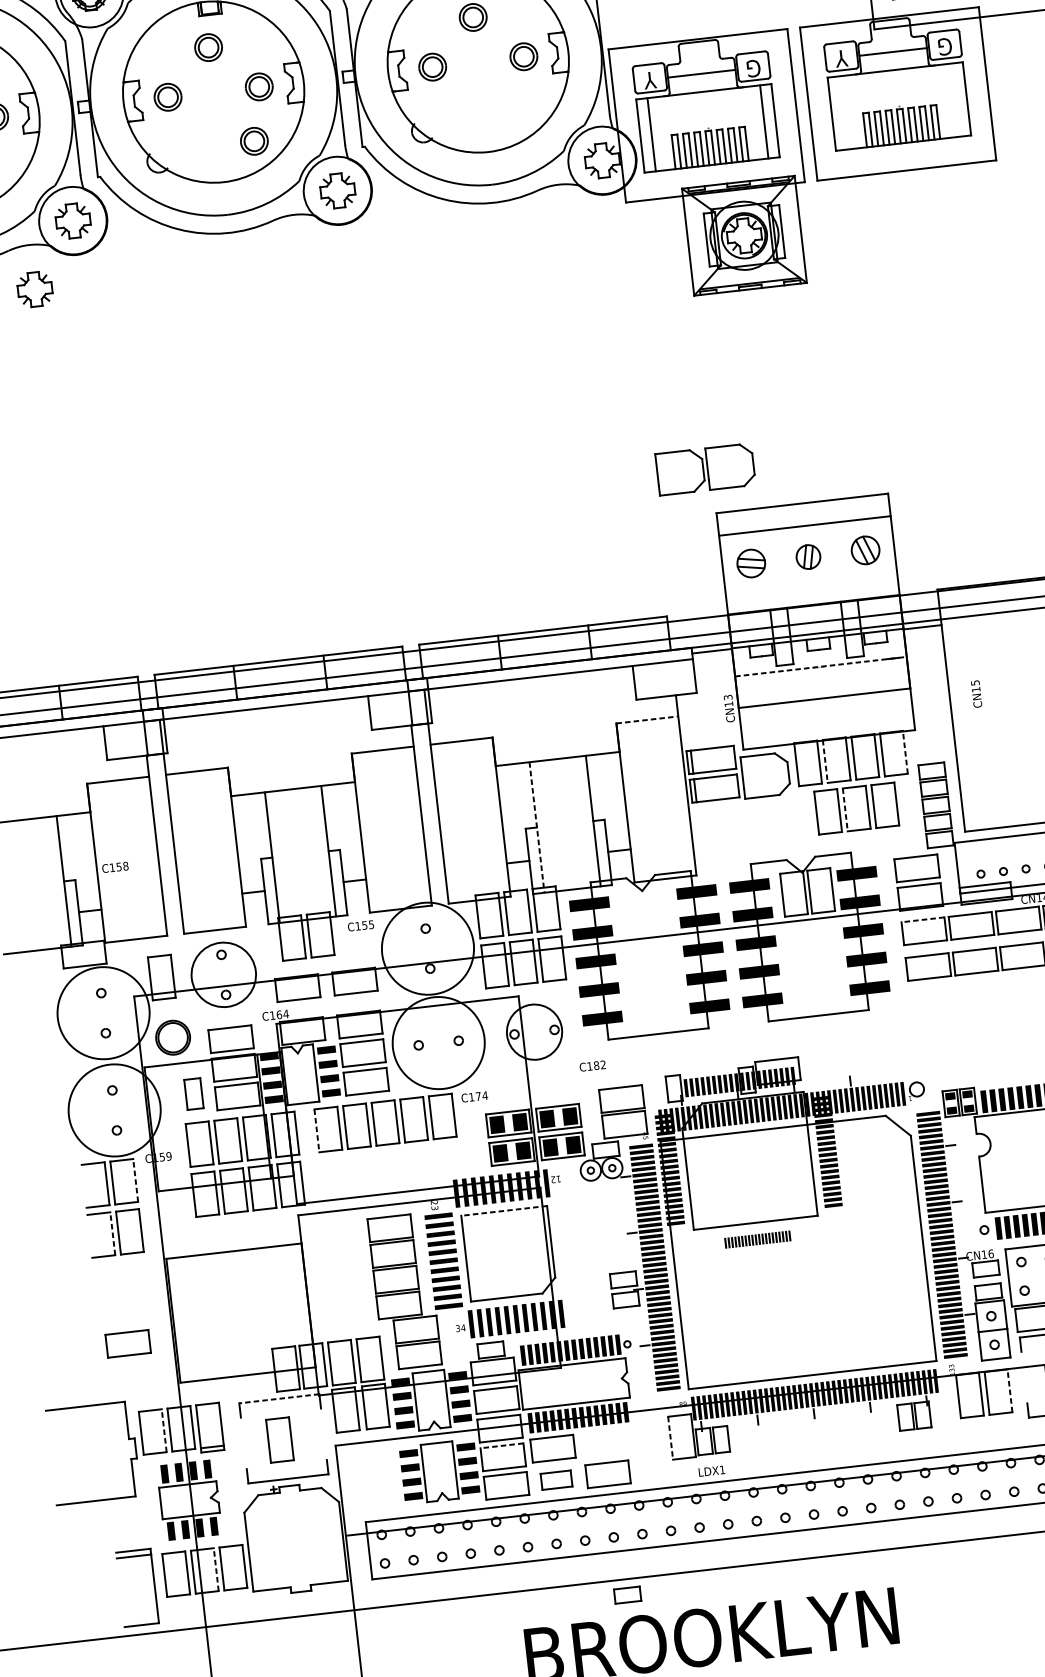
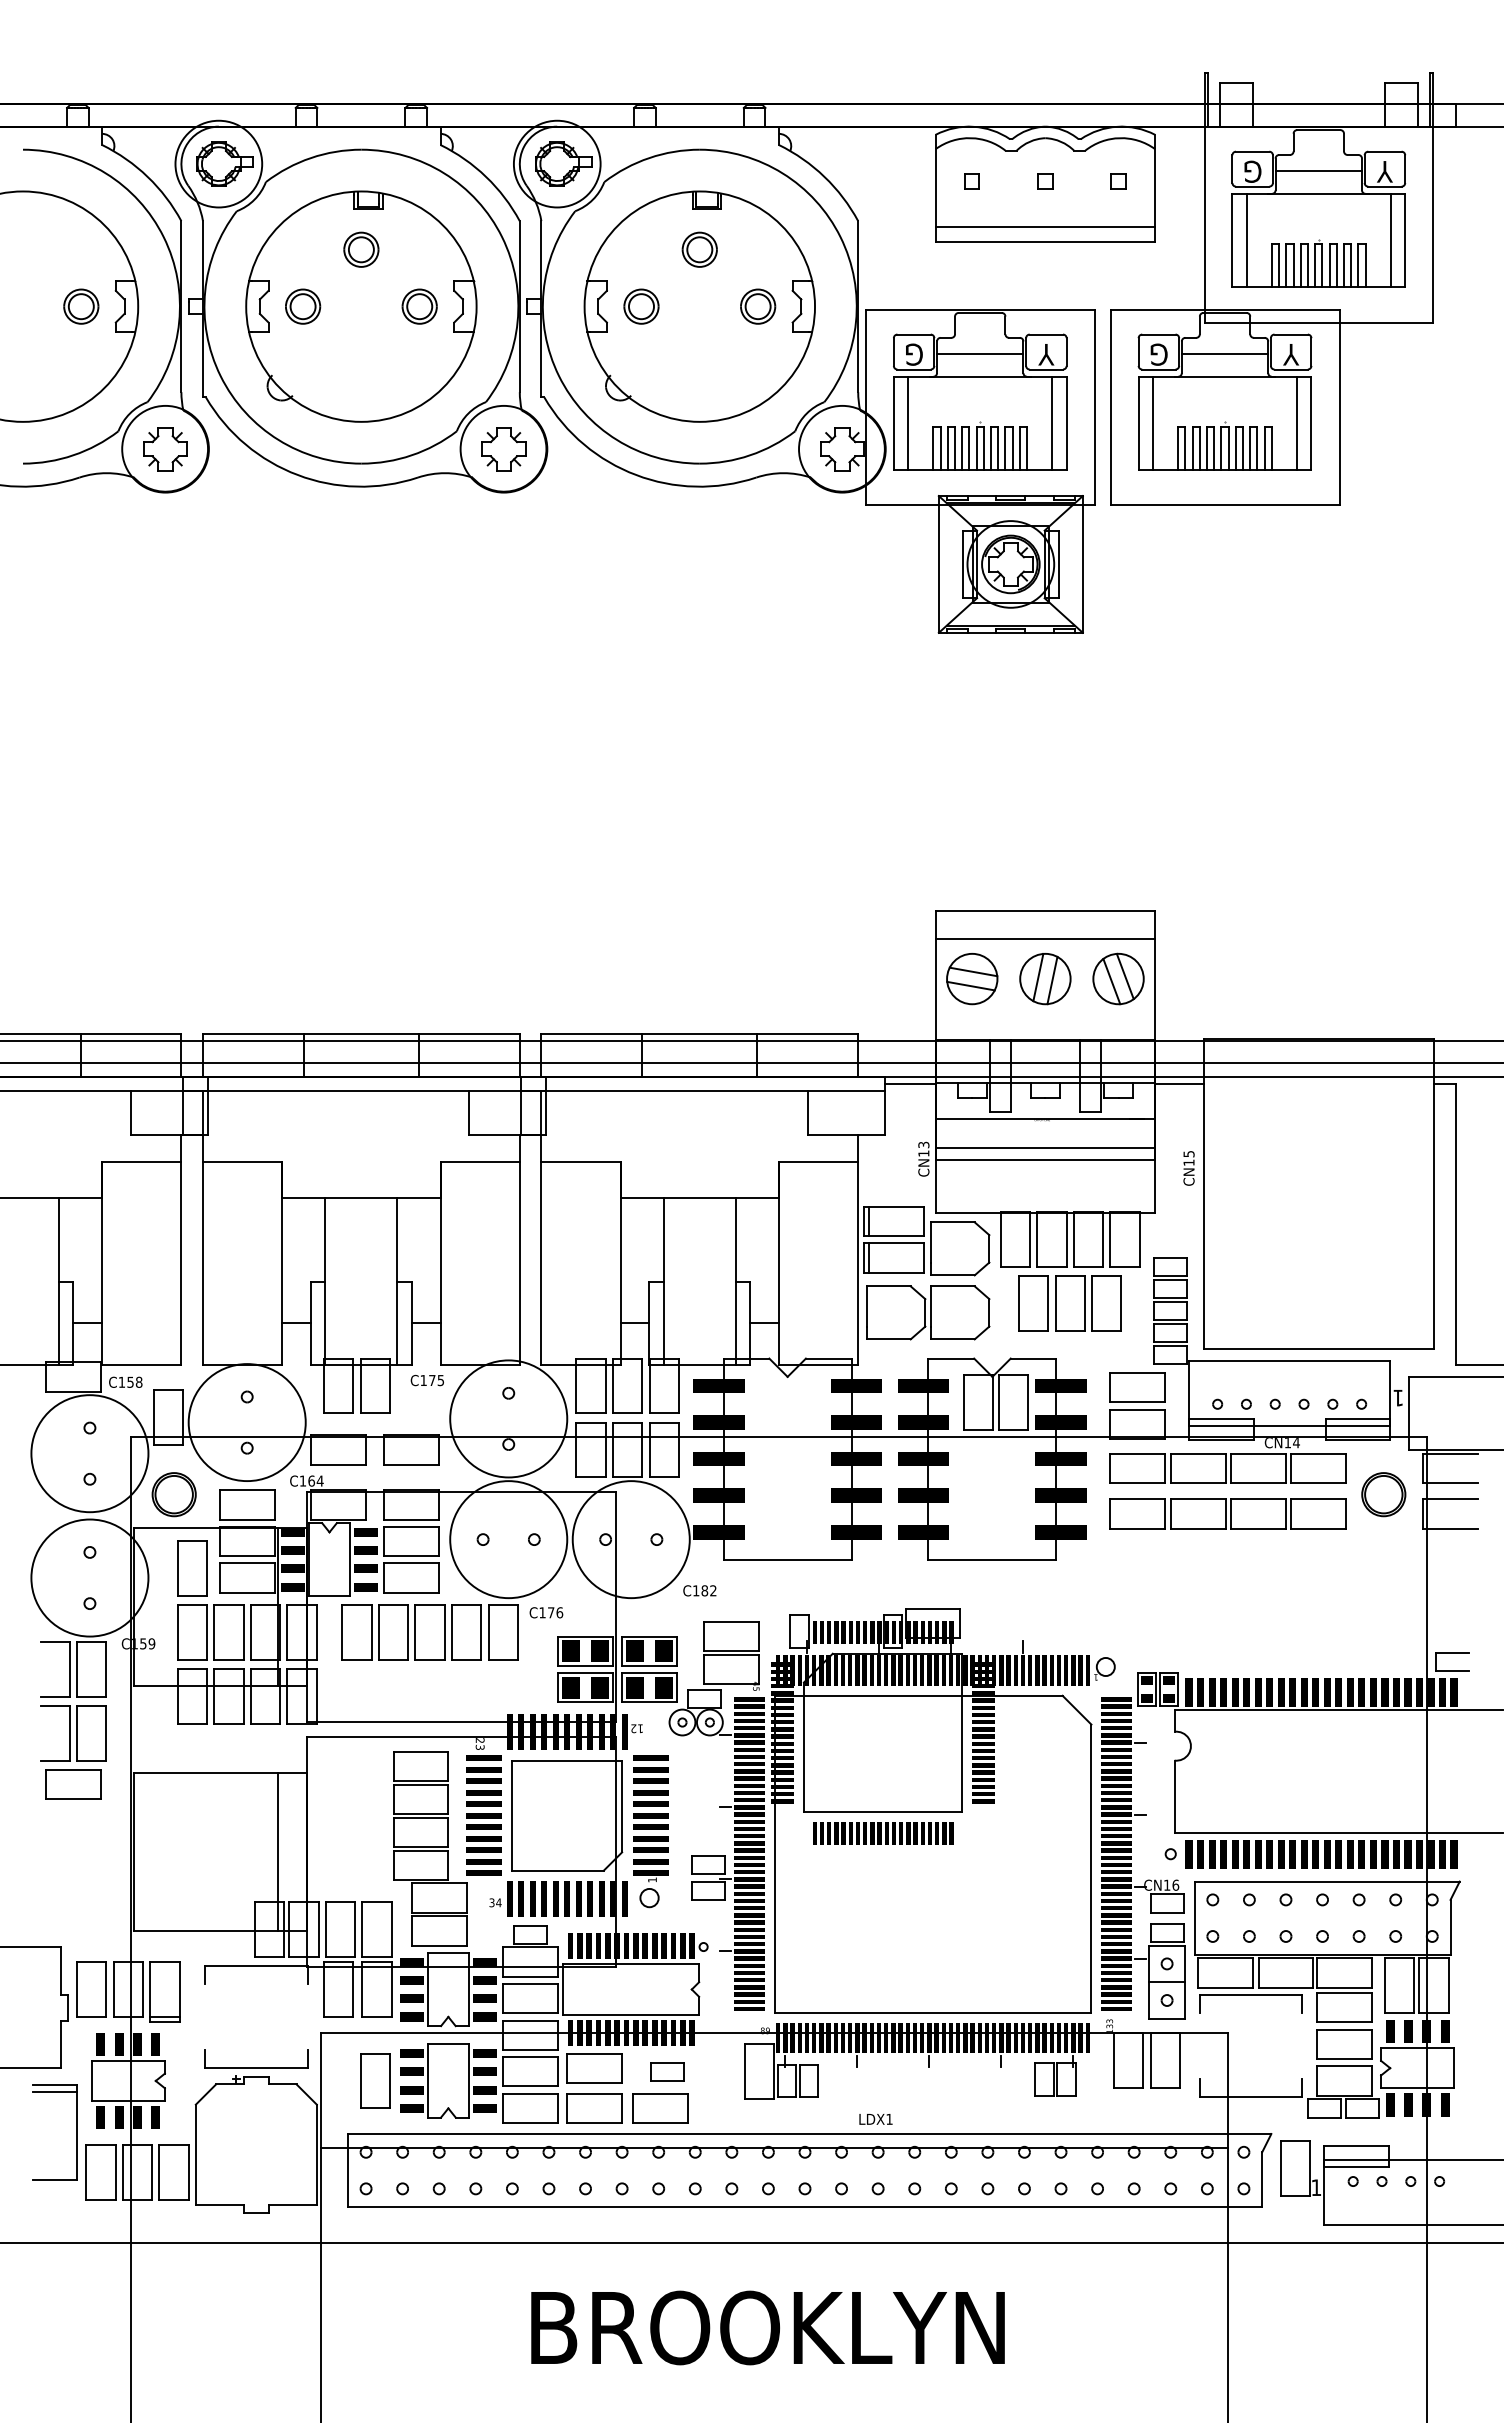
text: (945, 46) -> (1291, 354), G -> Y
text: (841, 58) -> (1158, 354), Y -> G
text: (753, 68) -> (1046, 354), G -> Y
text: (650, 80) -> (914, 354), Y -> G
line: (956, 100) -> (1297, 423), added
line: (843, 112) -> (1153, 423), added
part: (254, 141) -> (405, 374), removed
part: (35, 289) -> (107, 530), removed
part: (705, 469) -> (928, 1312), moved
part: (865, 549) -> (1118, 978), size x1.43
part: (808, 557) -> (1045, 979), size x1.67
part: (751, 563) -> (972, 979), size x1.43
line: (821, 666) -> (1045, 1119), dashed -> solid
line: (823, 689) -> (1045, 1148), added
text: (976, 694) -> (1188, 1168), moved
line: (647, 719) -> (818, 1161), dashed -> solid
line: (905, 752) -> (1139, 1239), dashed -> solid
line: (825, 762) -> (1037, 1240), dashed -> solid
line: (845, 810) -> (1055, 1304), dashed -> solid
line: (536, 828) -> (663, 1282), dashed -> solid
text: (115, 866) -> (125, 1381), moved
line: (922, 919) -> (1137, 1453), dashed -> solid
text: (364, 925) -> (432, 1380), C155 -> C175
circle: (223, 974) -> (246, 1422), size x1.43
circle: (533, 1032) -> (630, 1539), size x1.67
part: (194, 1093) -> (192, 1568), size x1.43
text: (484, 1095) -> (559, 1612), C174 -> C176
line: (317, 1131) -> (342, 1633), dashed -> solid
line: (135, 1179) -> (106, 1668), dashed -> solid
line: (504, 1210) -> (567, 1760), dashed -> solid
line: (112, 1233) -> (69, 1733), dashed -> solid
part: (757, 1239) -> (883, 1833), size x1.67
part: (575, 1258) -> (650, 1831), added
line: (285, 1307) -> (277, 1851), added
part: (128, 1343) -> (73, 1784), moved
line: (1009, 1390) -> (1179, 2060), dashed -> solid
line: (278, 1398) -> (255, 1965), dashed -> solid
line: (164, 1430) -> (106, 1989), dashed -> solid
line: (670, 1438) -> (744, 2072), dashed -> solid
part: (280, 1439) -> (375, 2080), moved
line: (501, 1446) -> (530, 2057), dashed -> solid
text: (711, 1471) -> (875, 2119), moved
part: (556, 1480) -> (594, 2108), size x1.43
line: (216, 1568) -> (152, 2171), dashed -> solid
part: (154, 1586) -> (76, 2132), moved
part: (627, 1594) -> (667, 2071), moved

